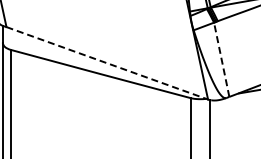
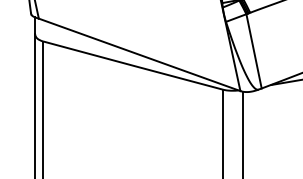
line: (222, 59) -> (254, 51), dashed -> solid
line: (108, 63) -> (140, 55), dashed -> solid

